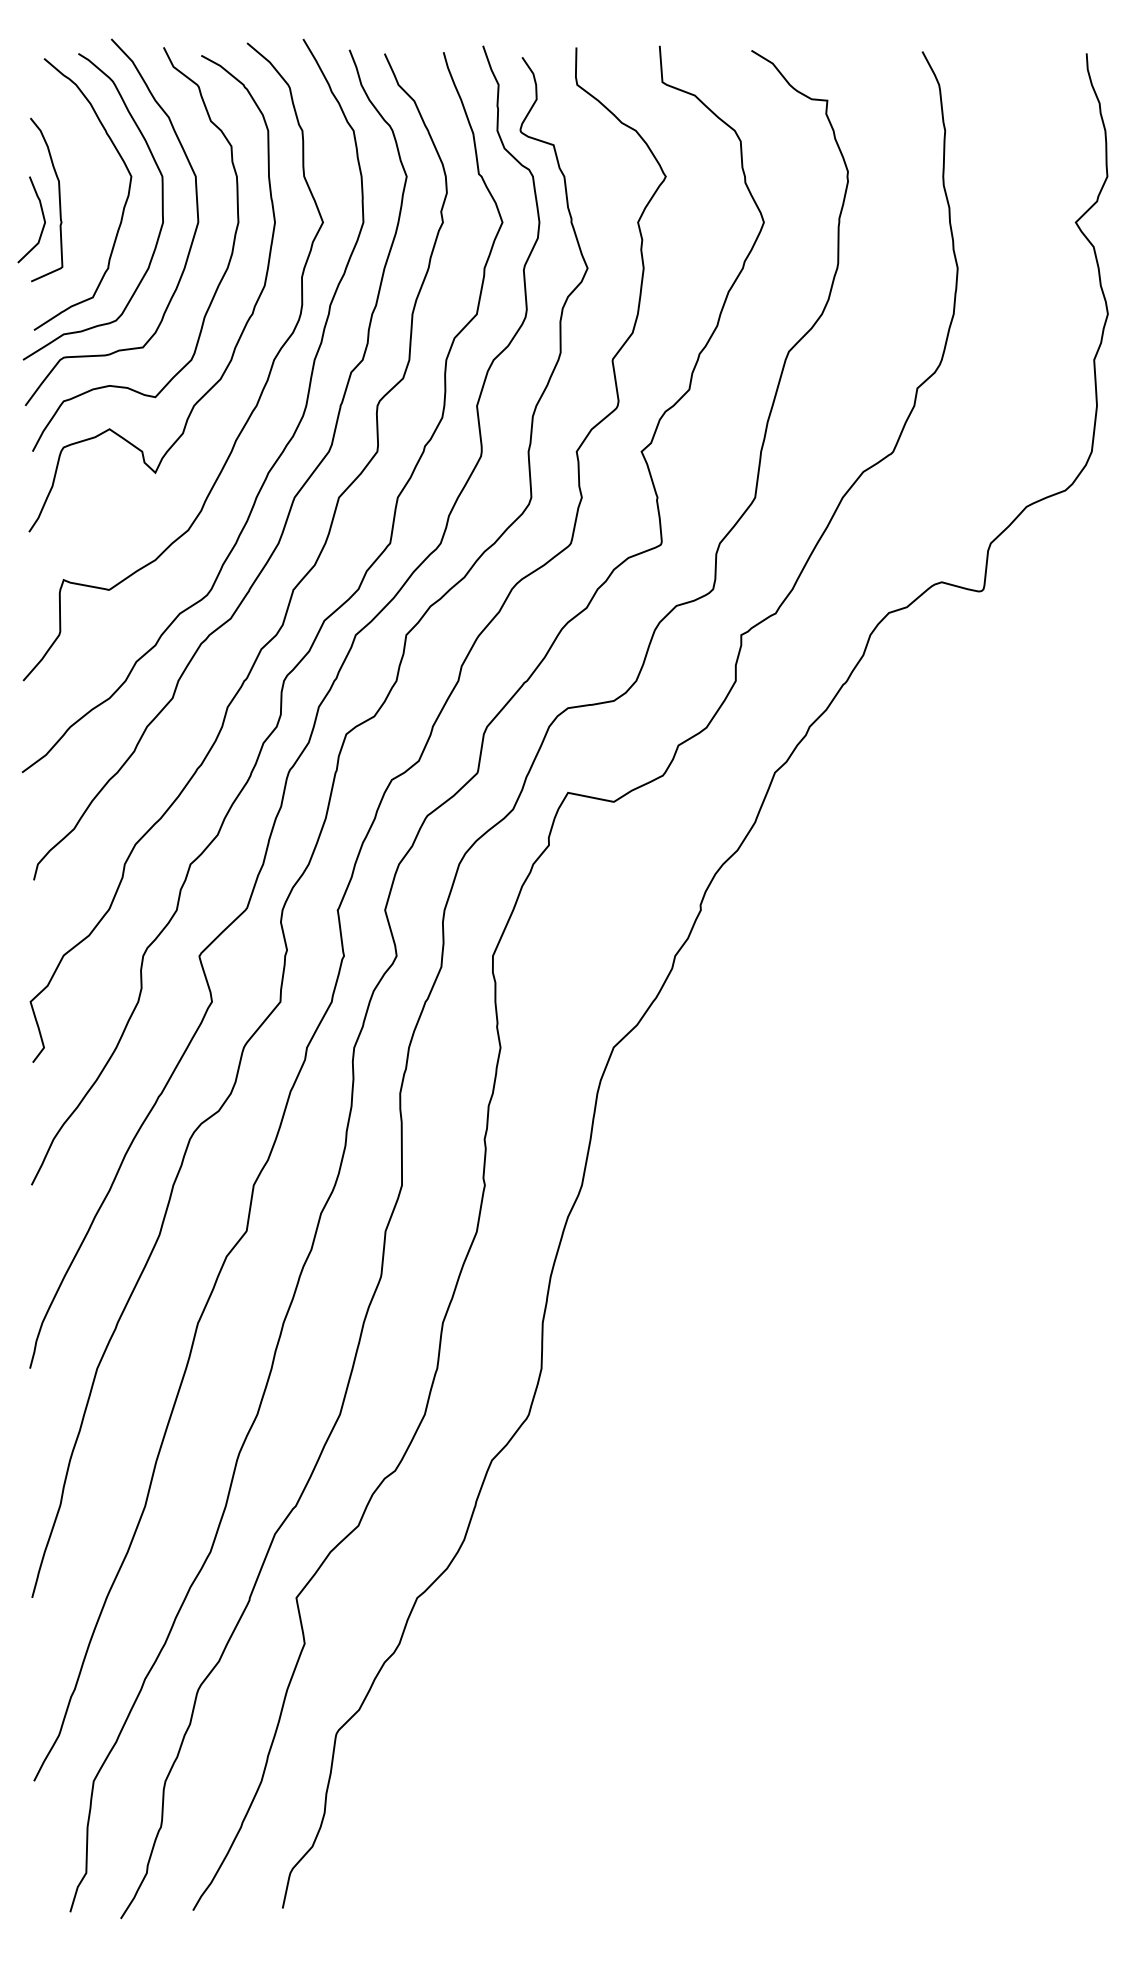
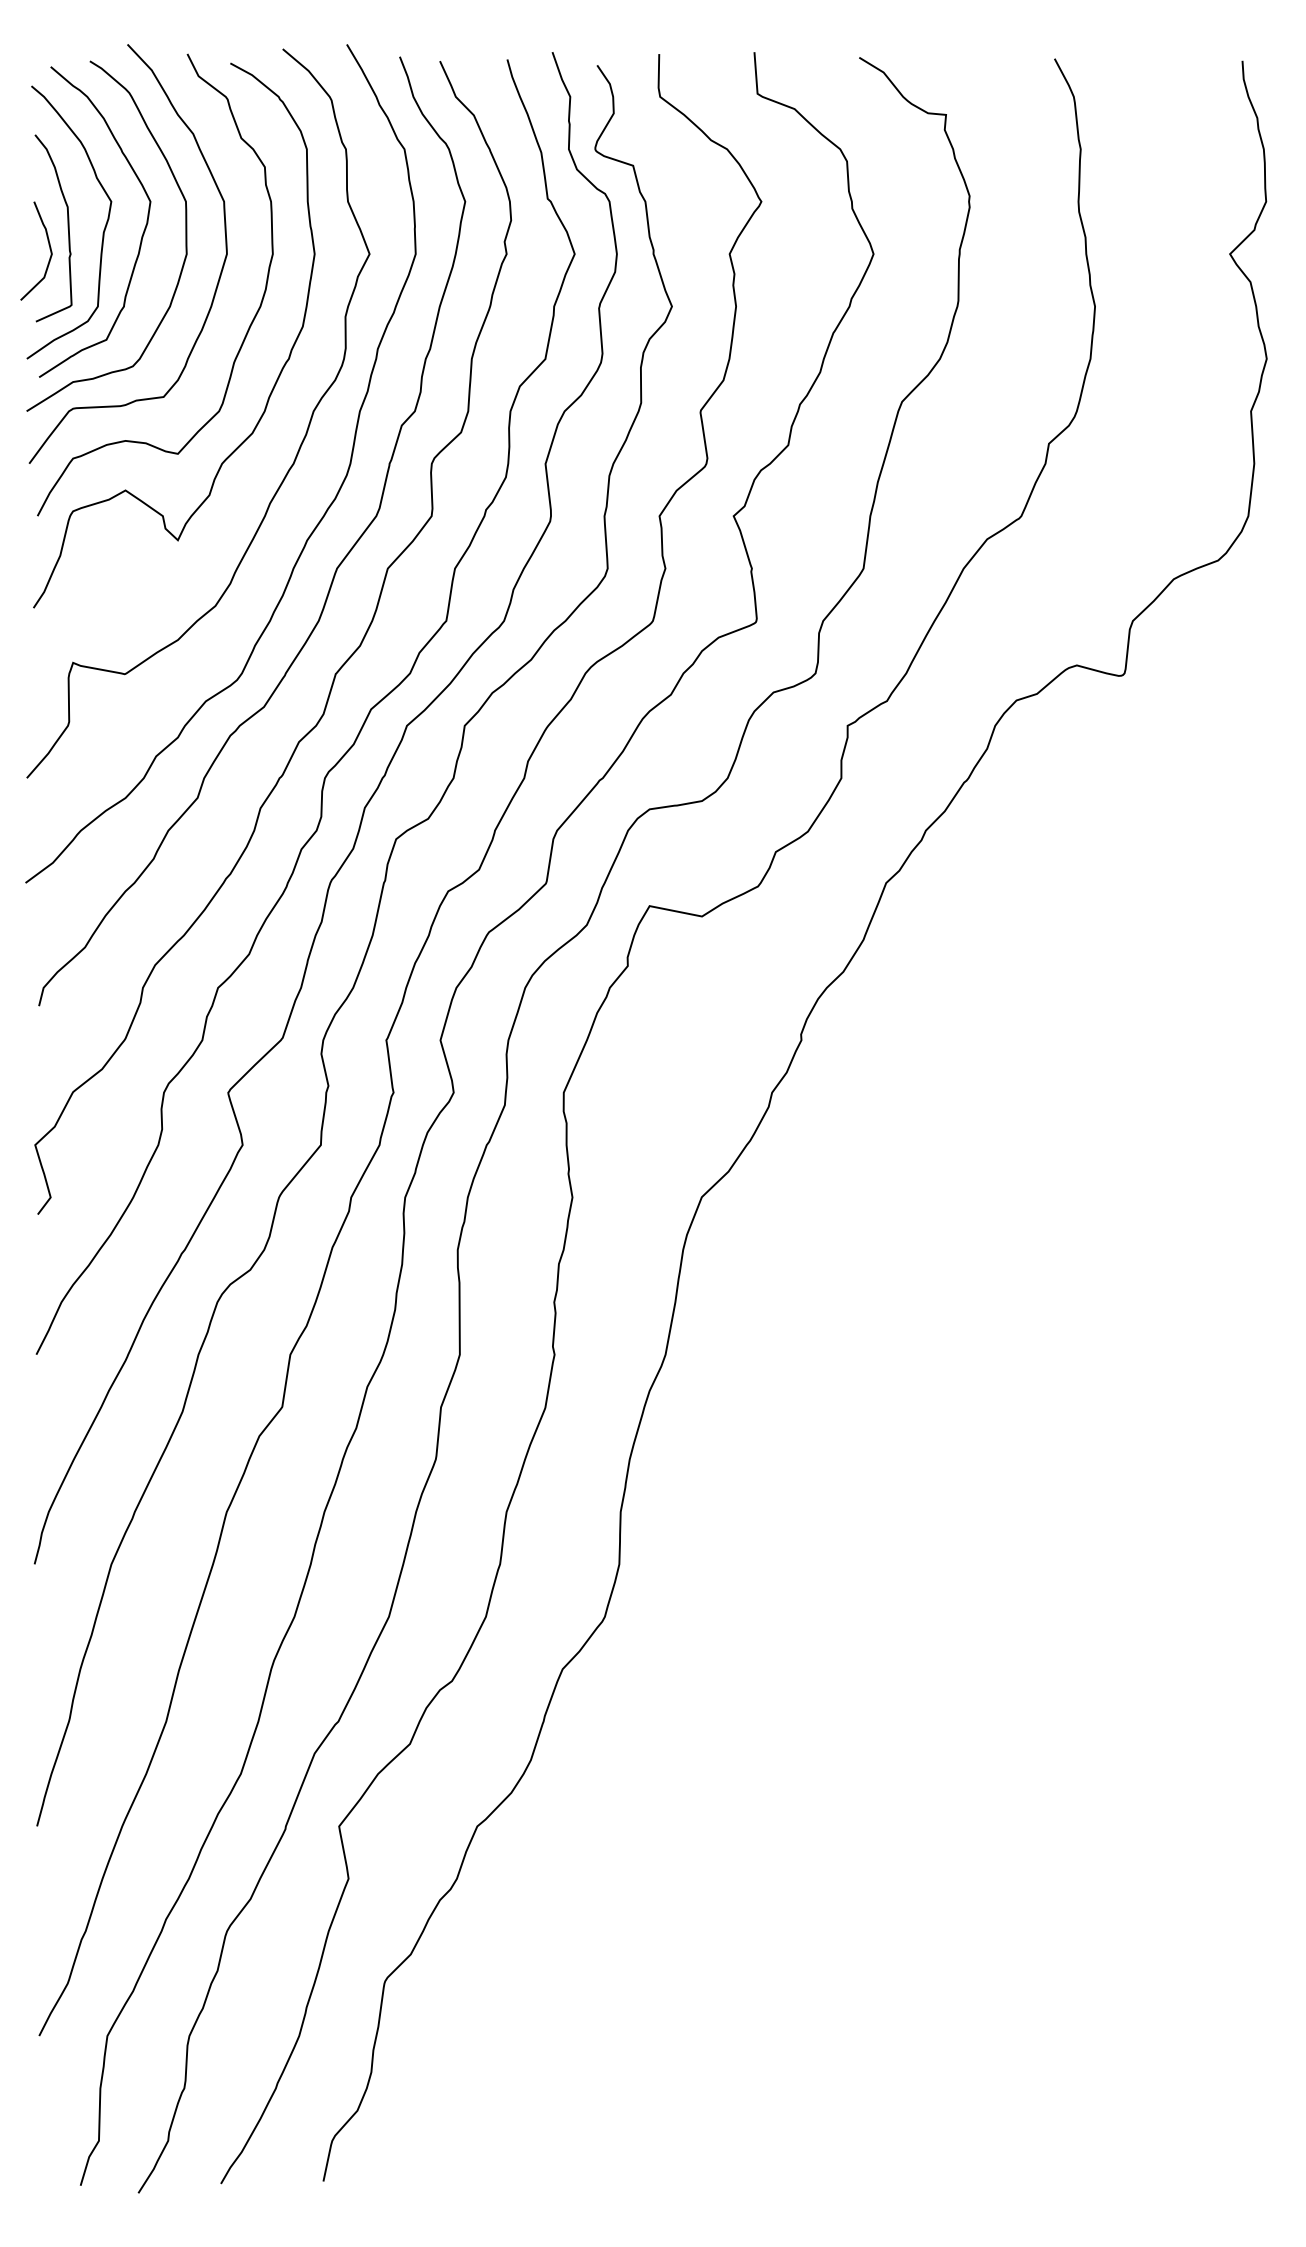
curve: (90, 200) -> (103, 229), added

